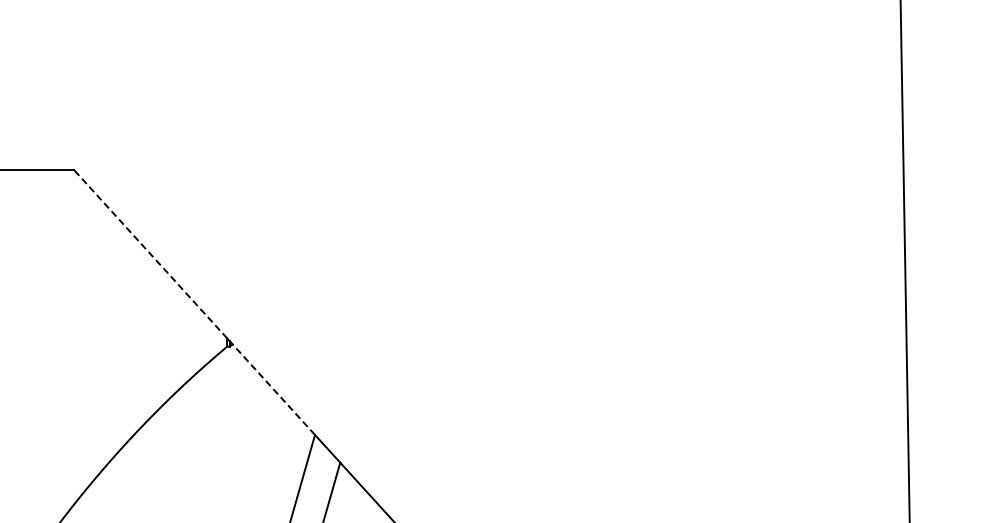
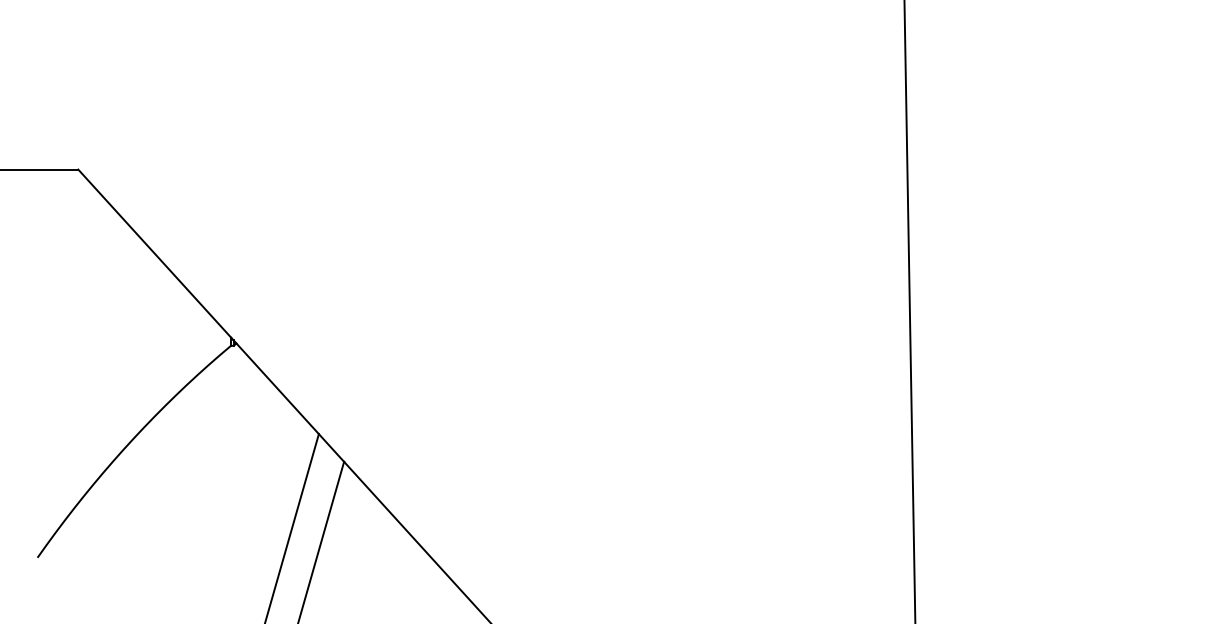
line: (150, 254) -> (154, 253), dashed -> solid
line: (273, 389) -> (277, 388), dashed -> solid

